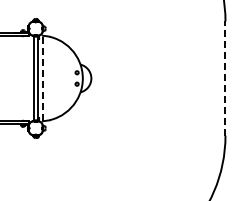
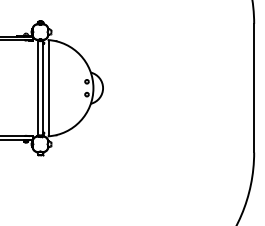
line: (42, 78) -> (47, 88), dashed -> solid
line: (225, 78) -> (254, 88), dashed -> solid

